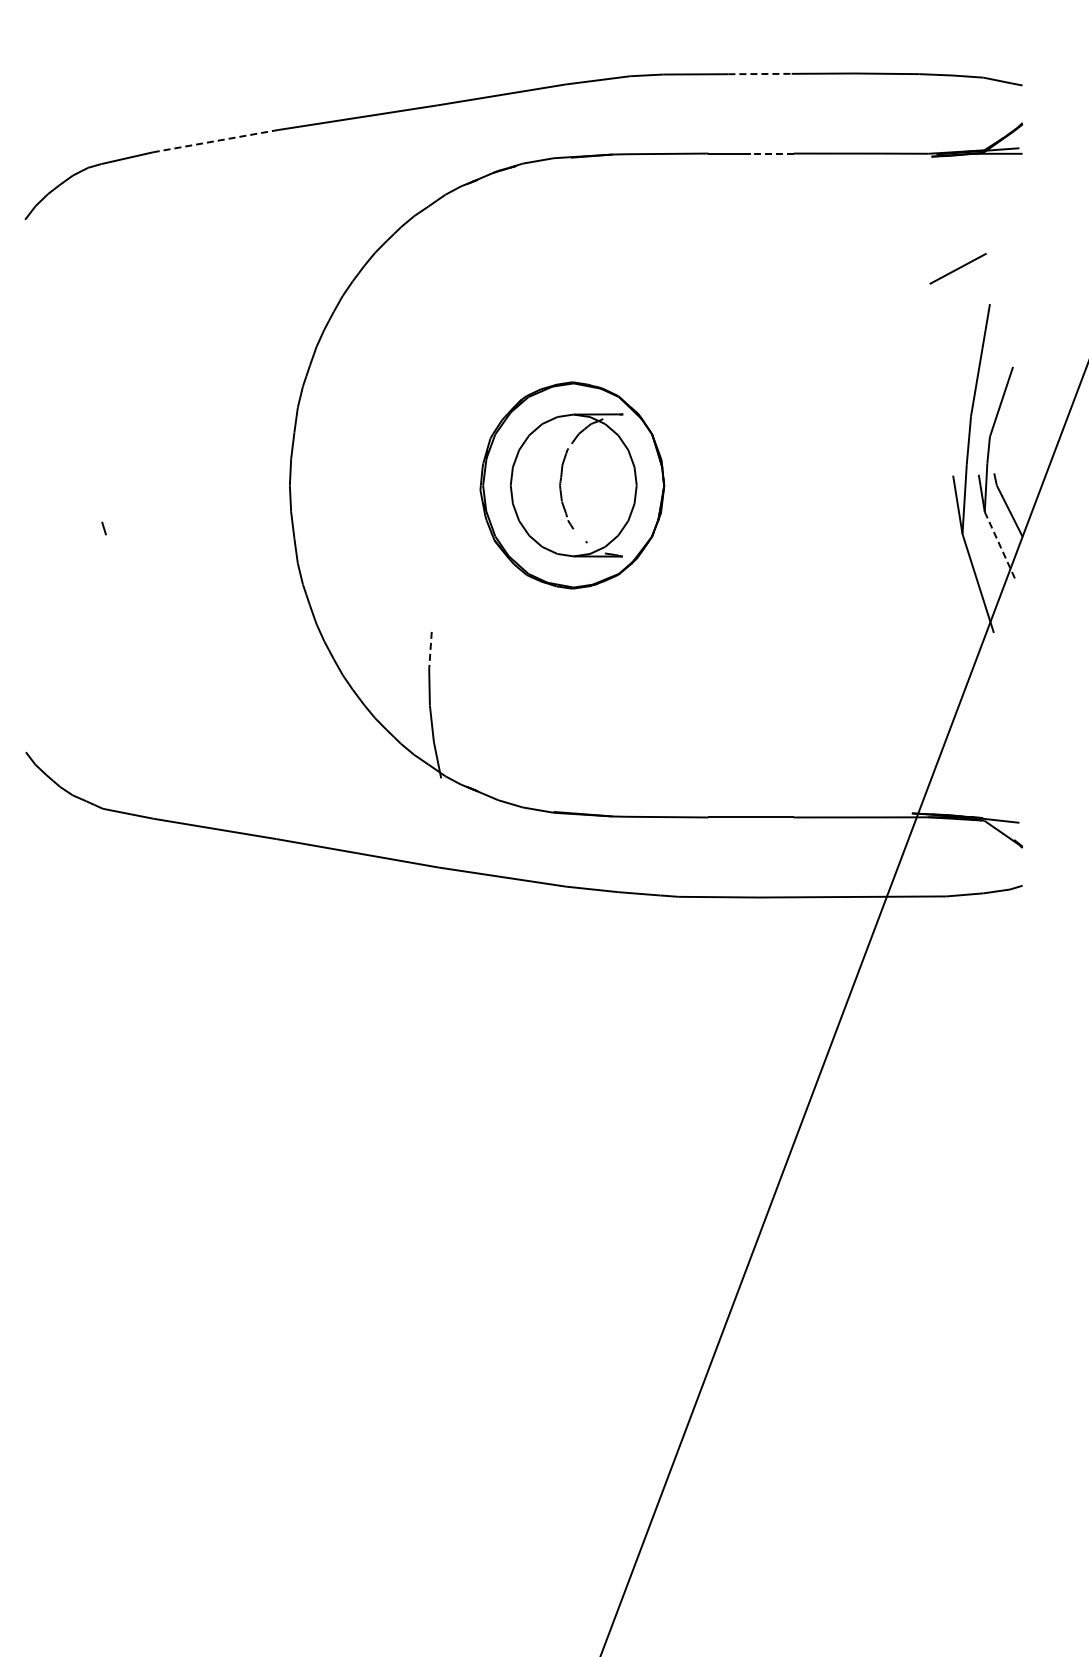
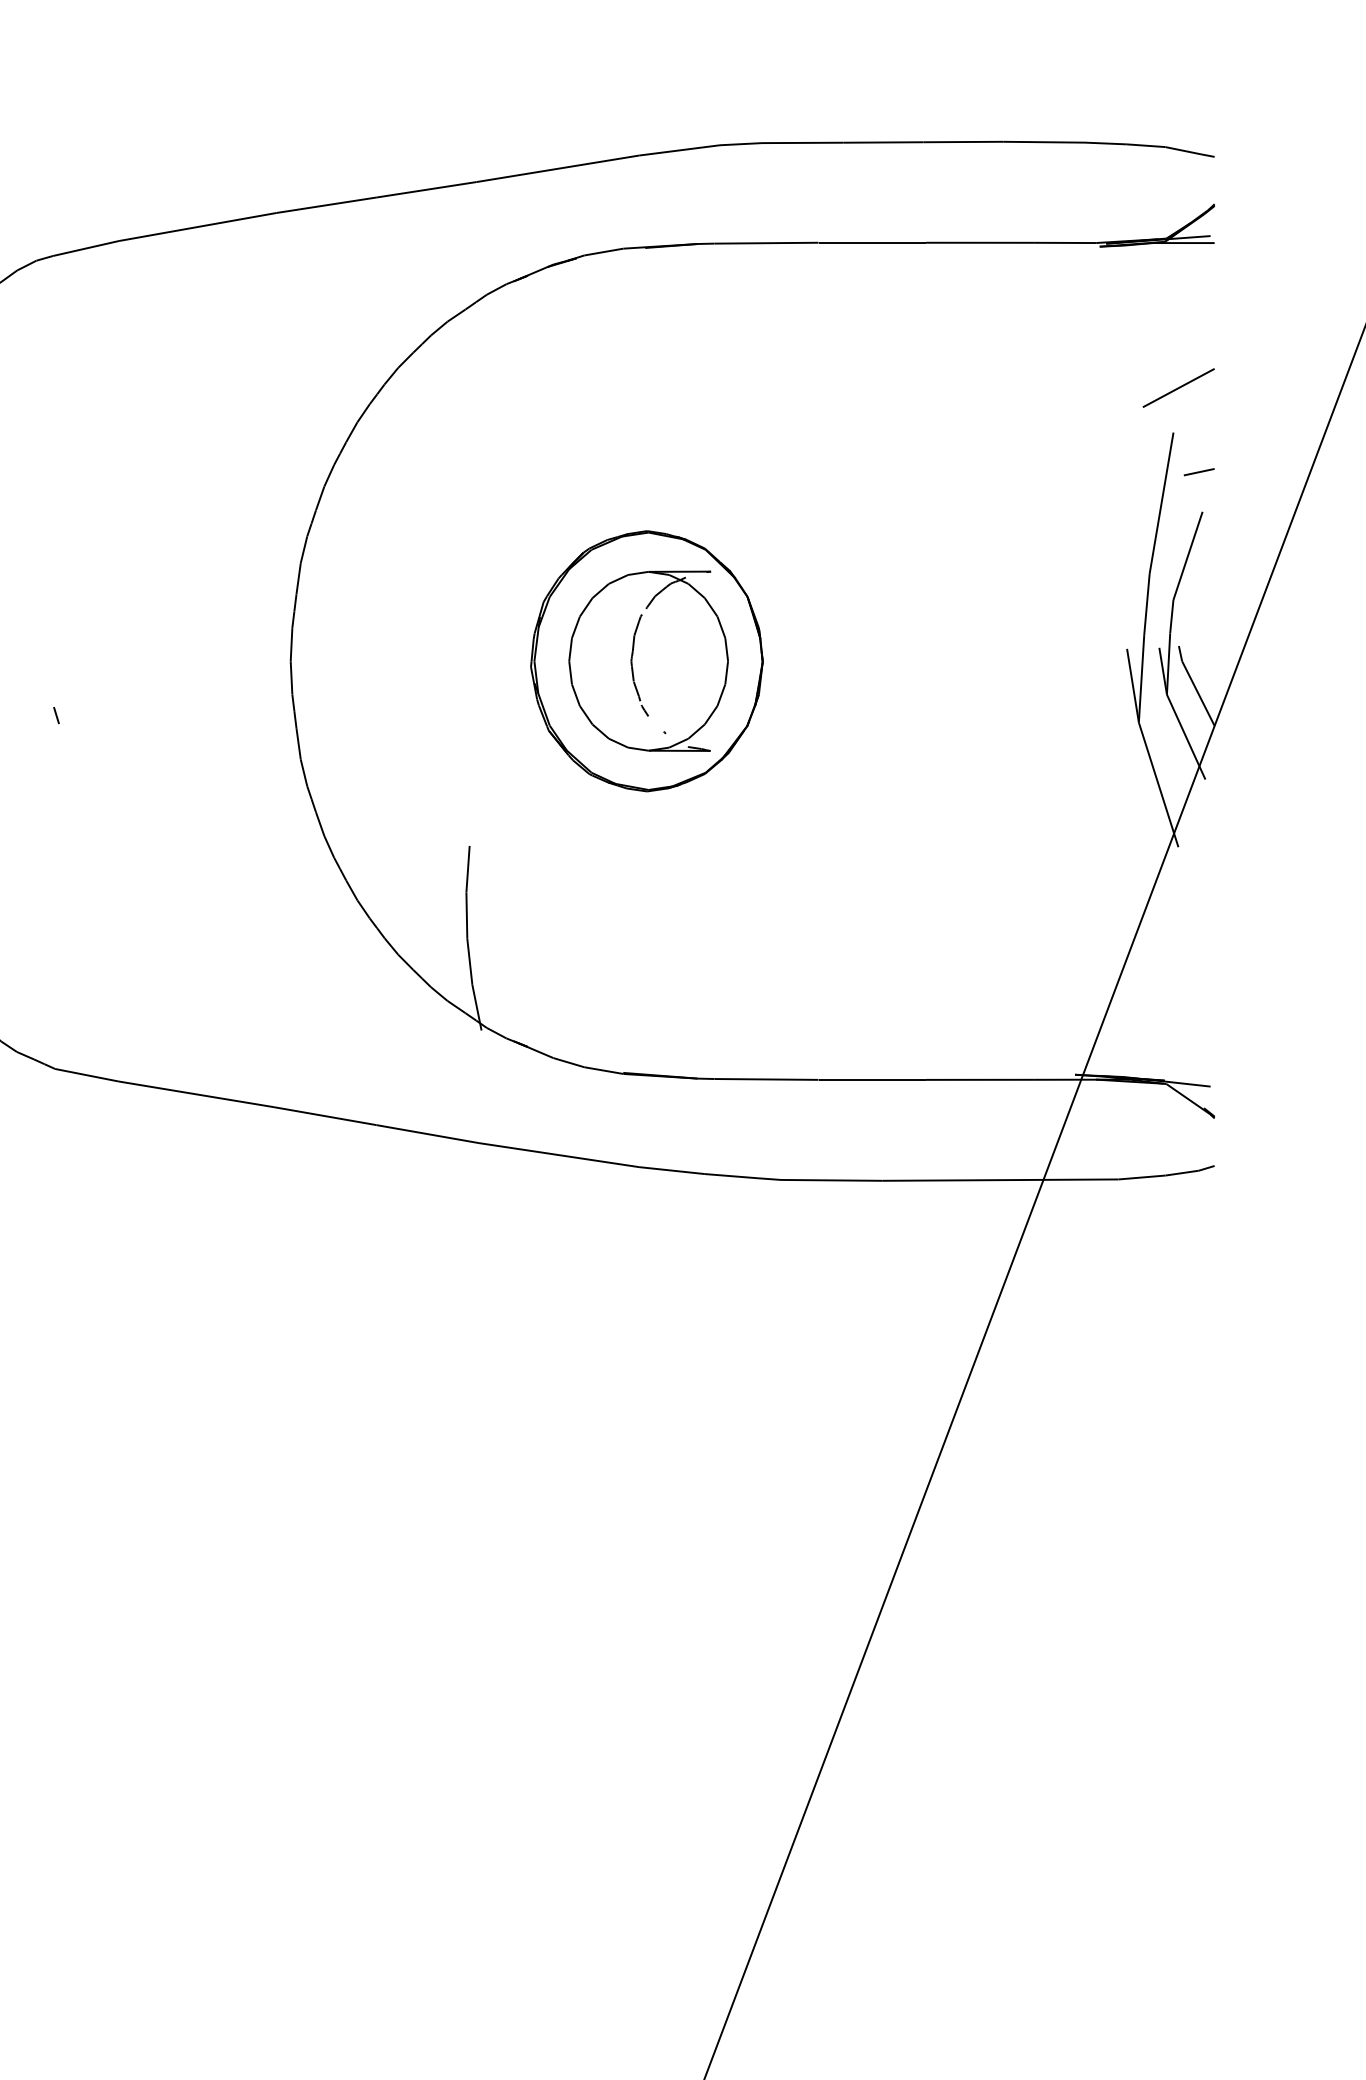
line: (760, 74) -> (884, 143), dashed -> solid
line: (216, 141) -> (198, 227), dashed -> solid
line: (771, 153) -> (898, 242), dashed -> solid
line: (957, 268) -> (1177, 387), moved
line: (1010, 335) -> (1199, 472), added
line: (1000, 545) -> (1186, 736), dashed -> solid
line: (430, 650) -> (468, 869), dashed -> solid

